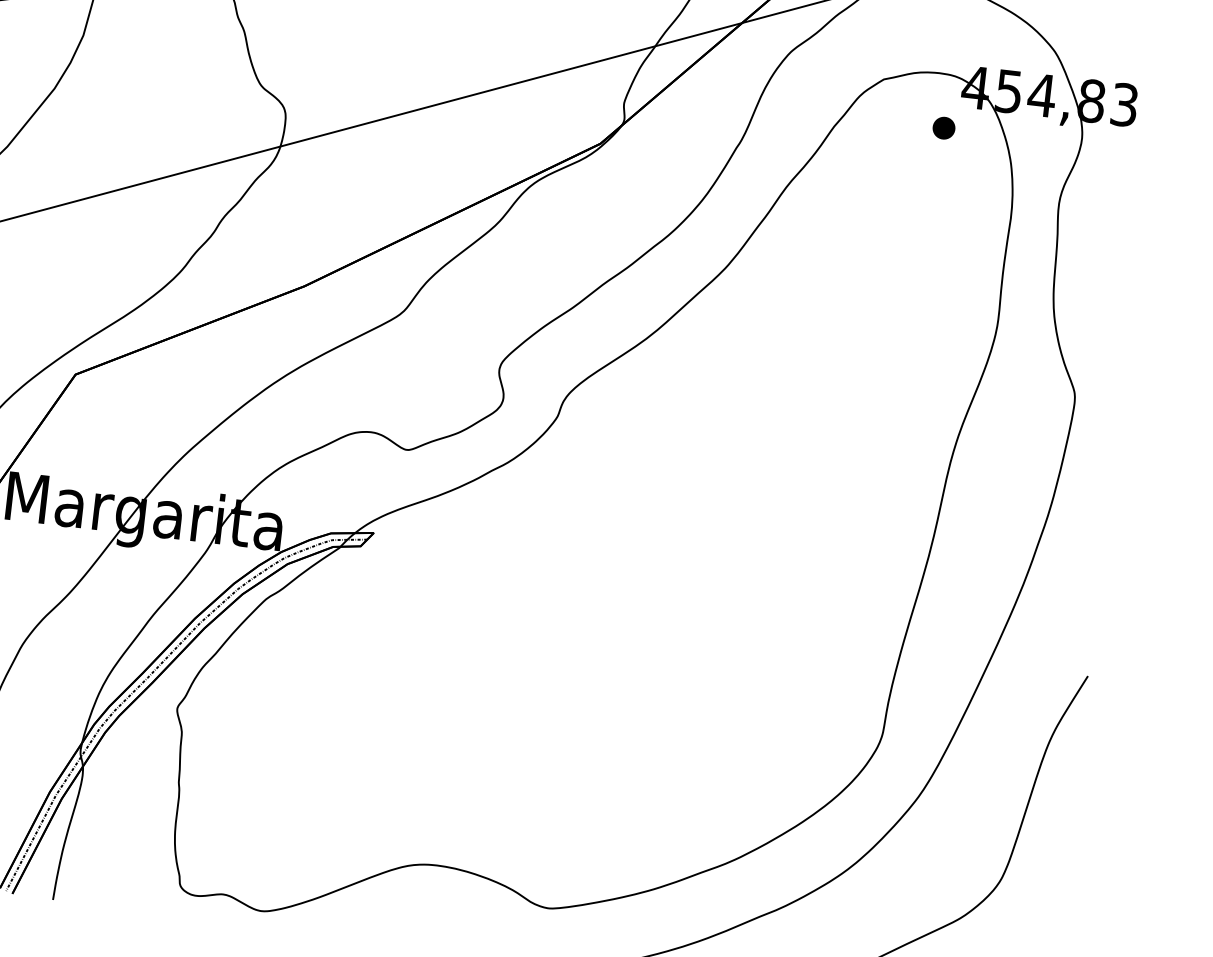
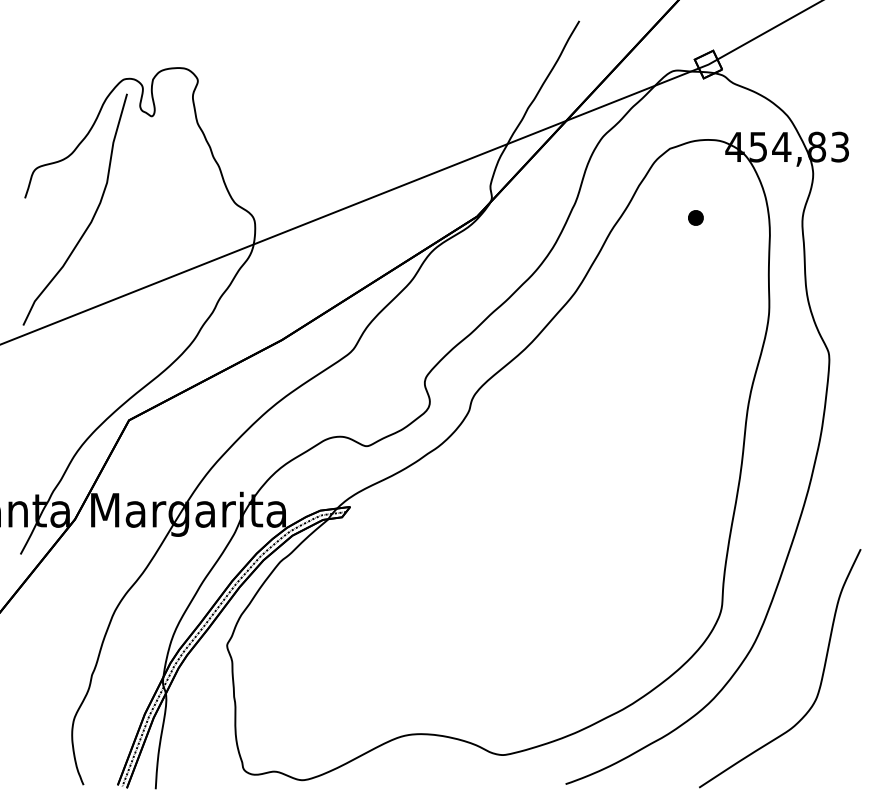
part: (943, 127) -> (695, 217), moved

